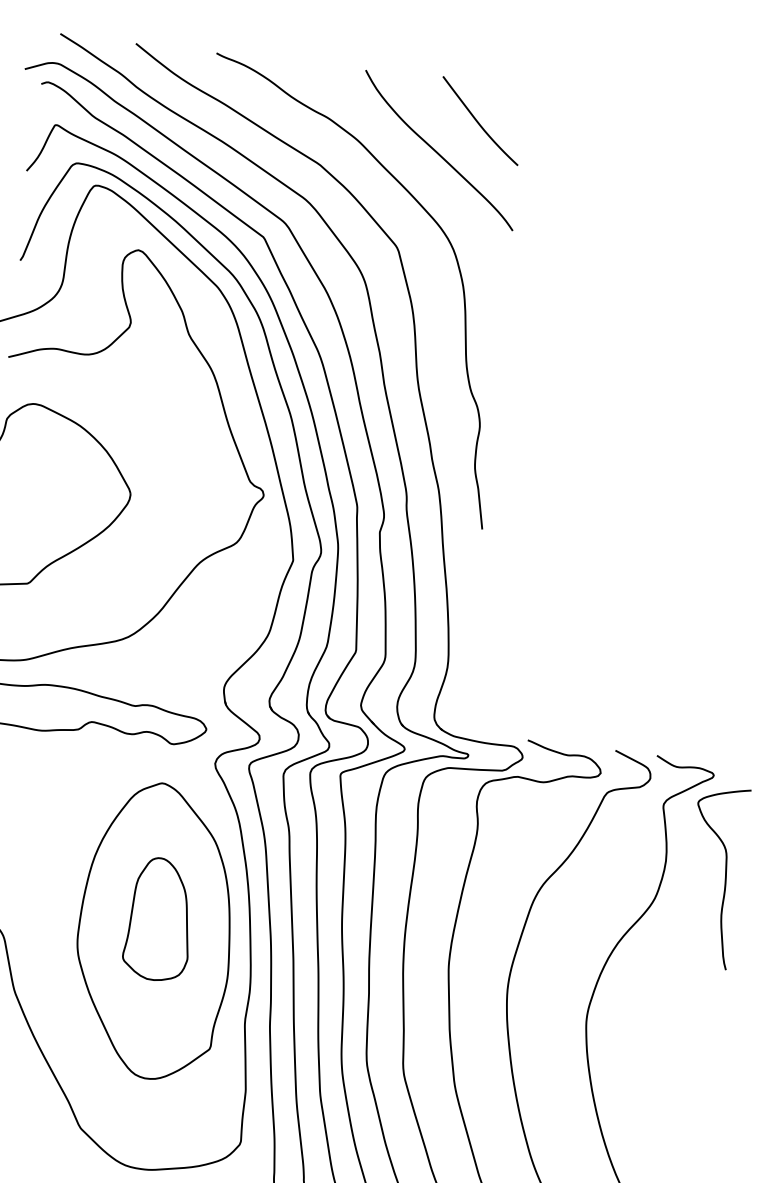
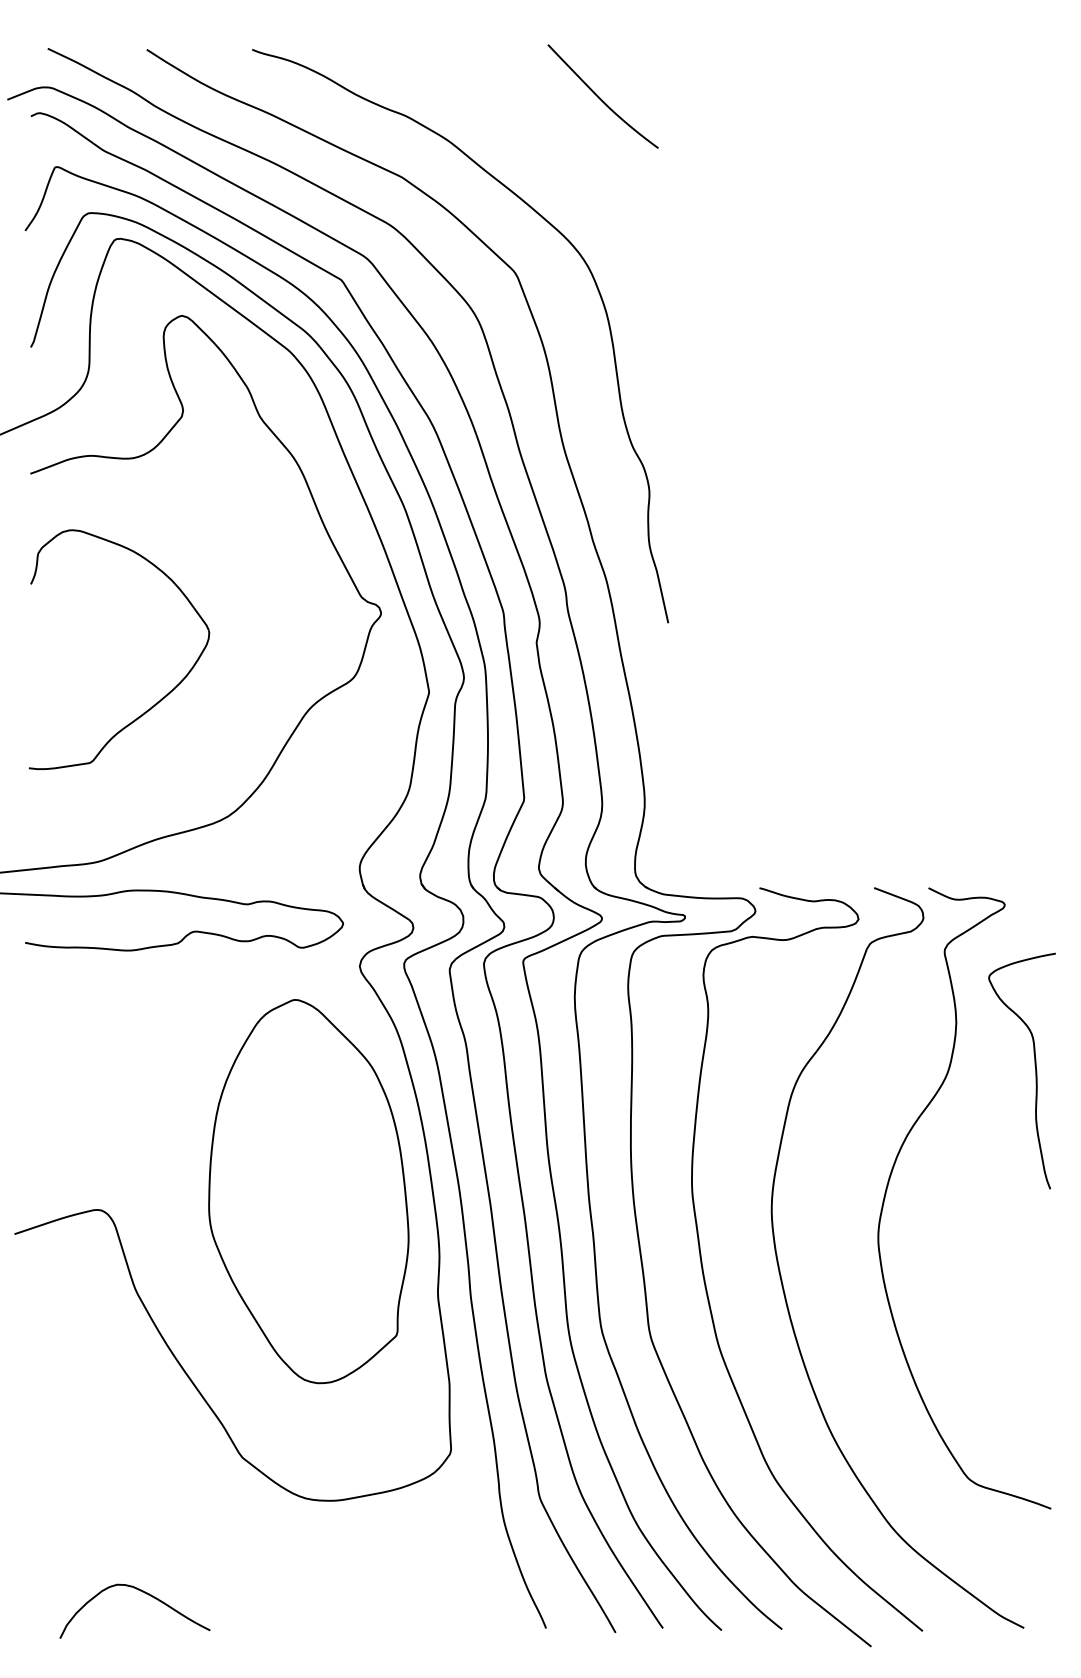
curve: (438, 152) -> (553, 143), removed
curve: (725, 874) -> (1034, 1065), moved
part: (159, 919) -> (311, 1175), removed

